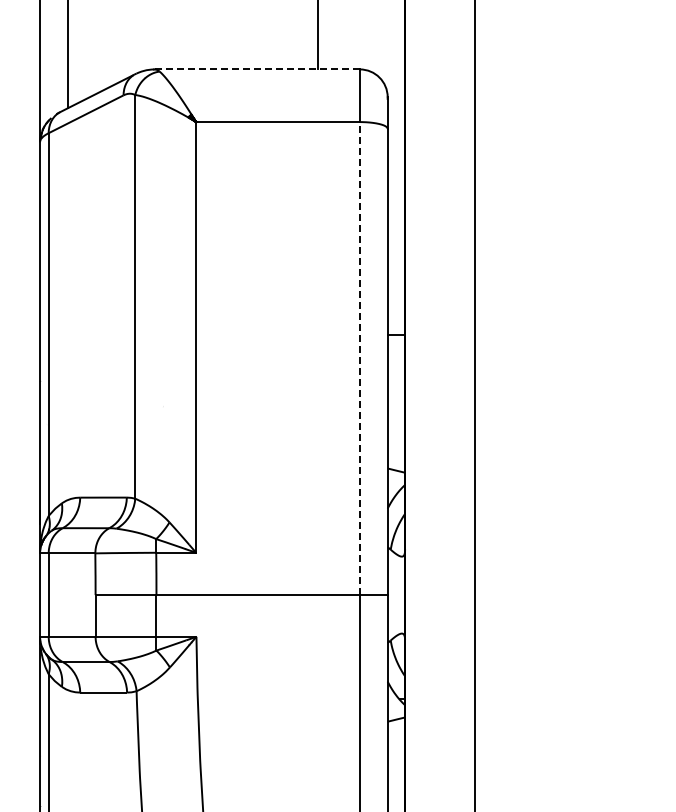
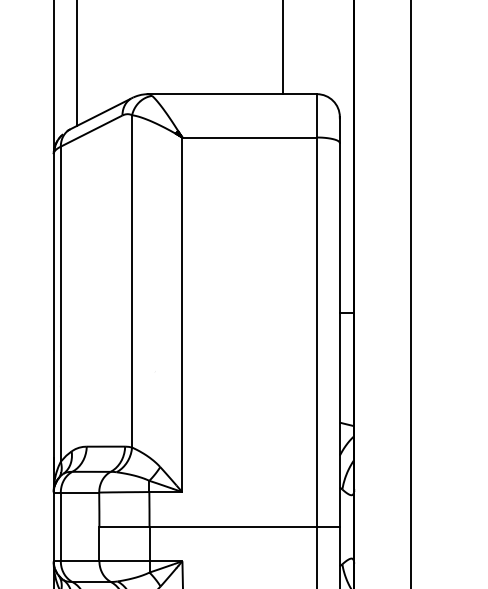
line: (257, 69) -> (232, 94), dashed -> solid
line: (359, 358) -> (316, 332), dashed -> solid

